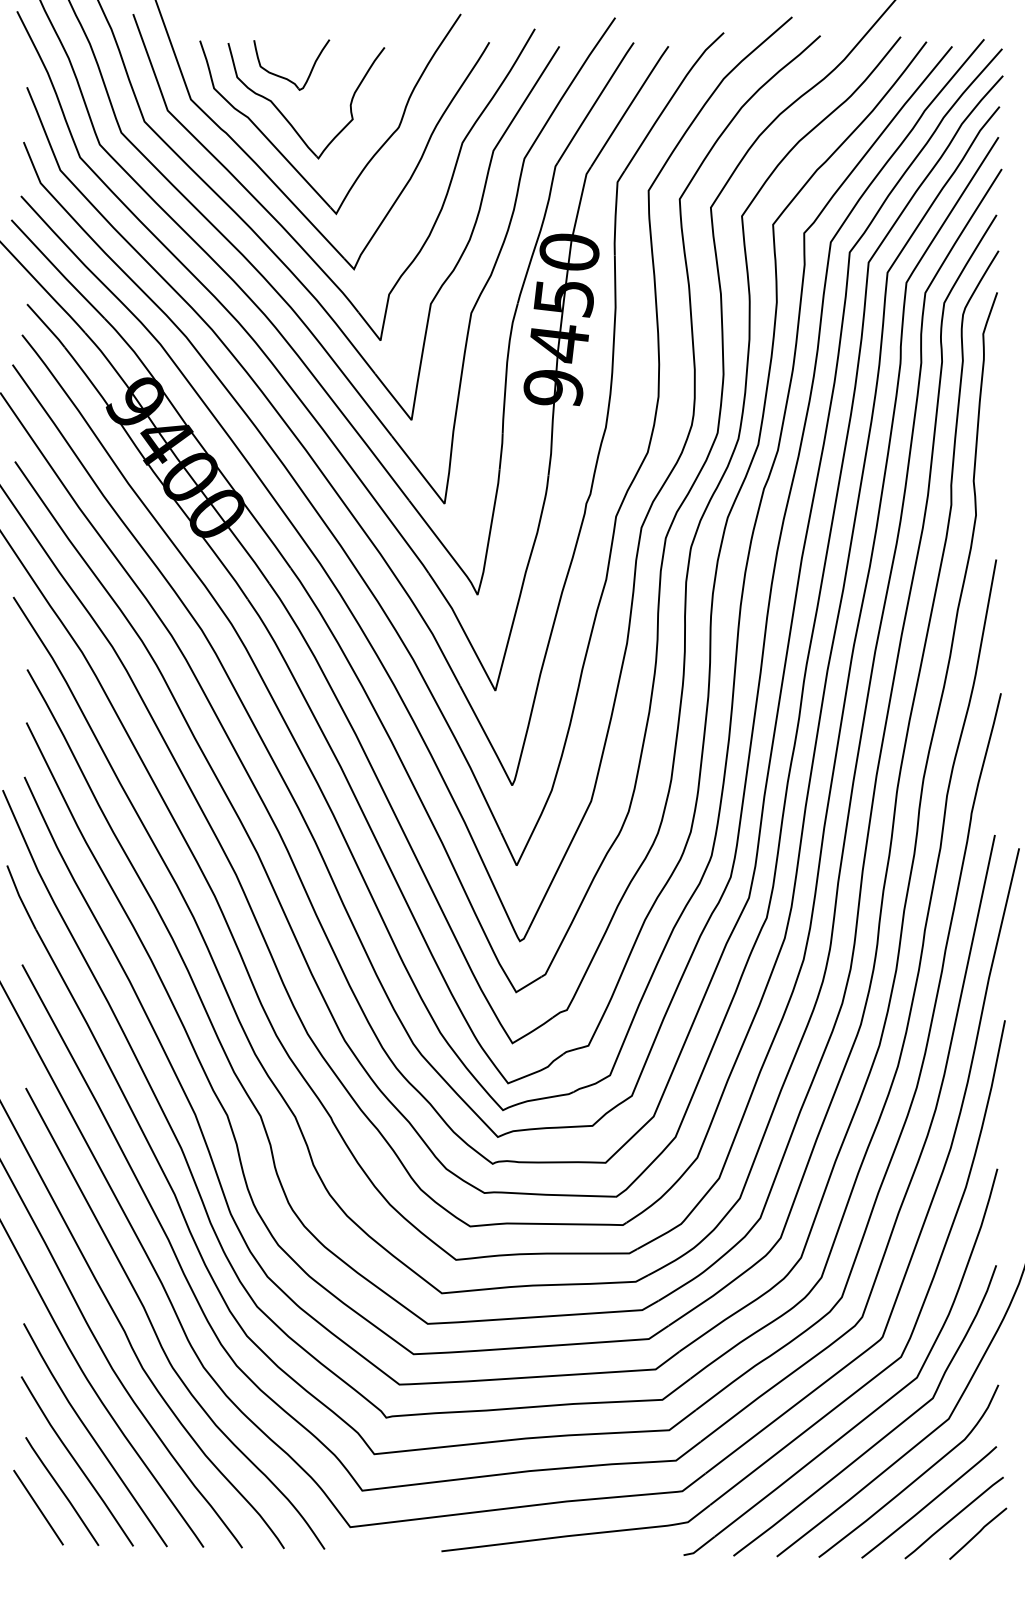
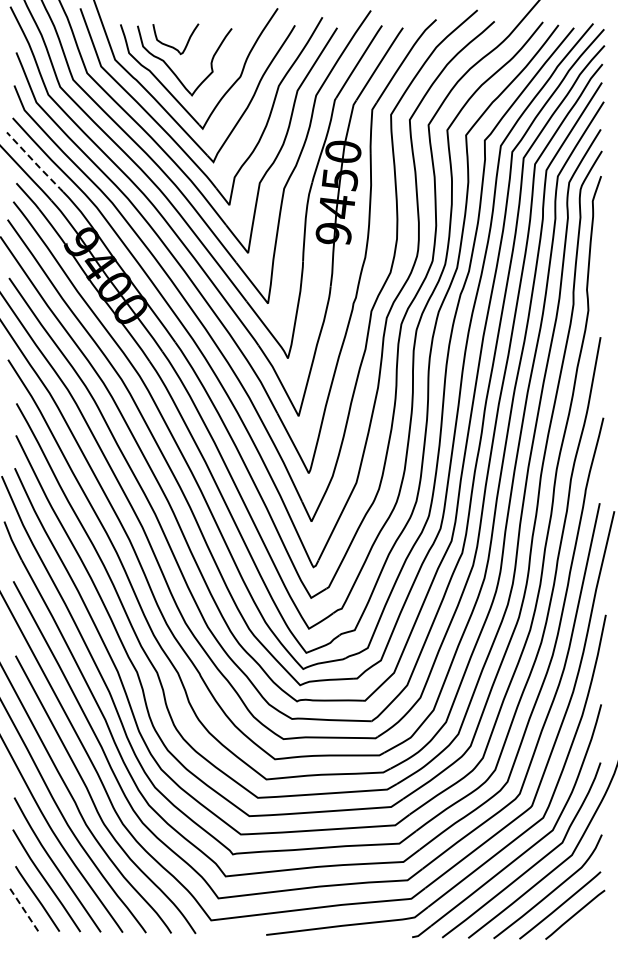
line: (58, 269) -> (35, 162), solid -> dashed
line: (38, 1507) -> (23, 908), solid -> dashed
line: (977, 1533) -> (589, 924), removed

